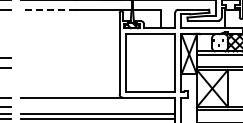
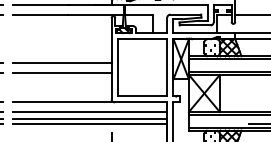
line: (48, 9) -> (40, 14), dashed -> solid
line: (69, 57) -> (61, 62), added
line: (69, 68) -> (61, 73), added
line: (97, 106) -> (89, 111), added

